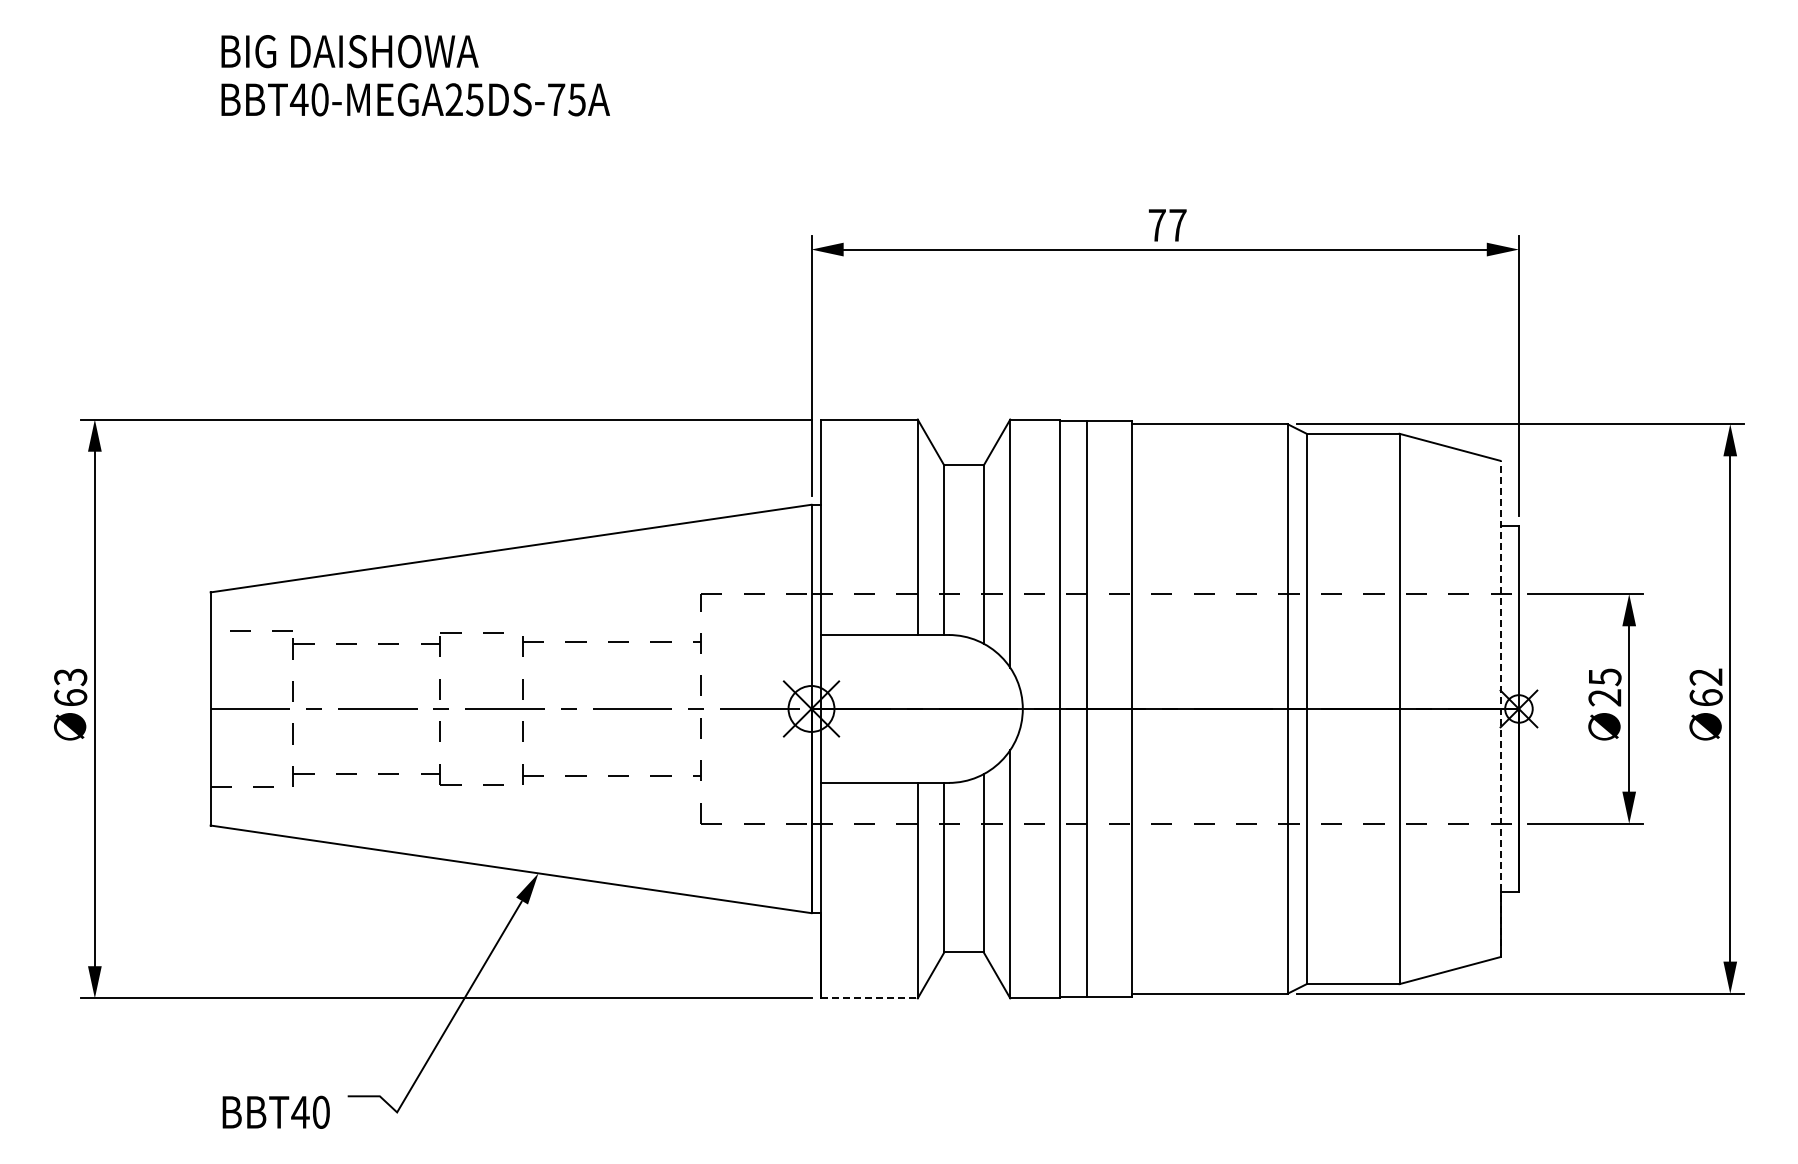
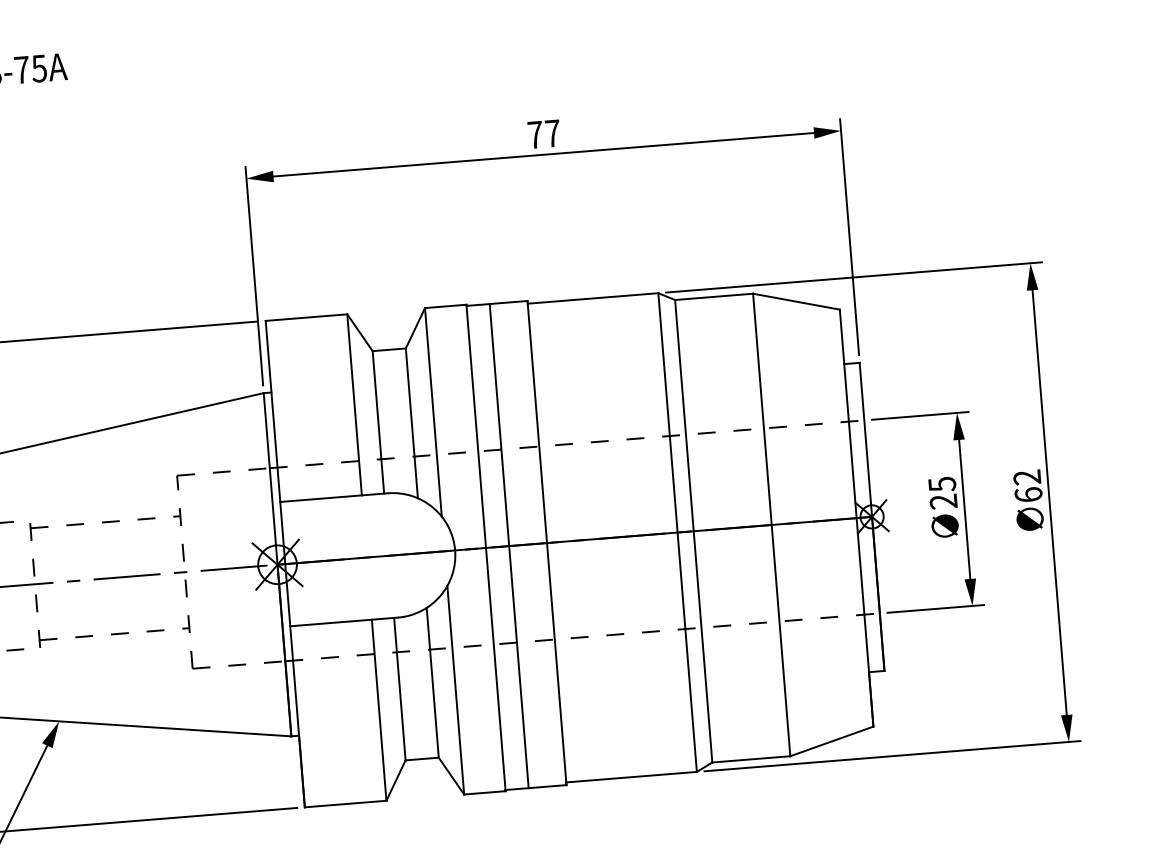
line: (1500, 708) -> (856, 517), dashed -> solid
line: (869, 998) -> (345, 804), dashed -> solid

